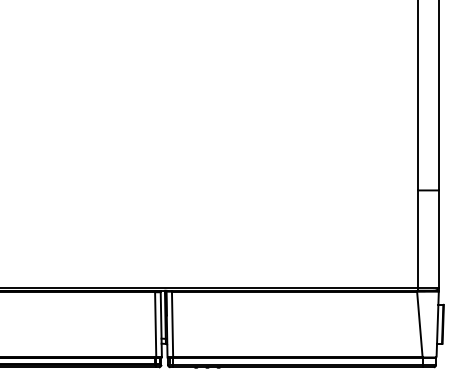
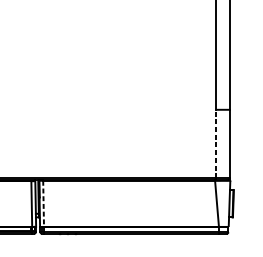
line: (417, 239) -> (215, 144), solid -> dashed
line: (172, 324) -> (43, 203), solid -> dashed

